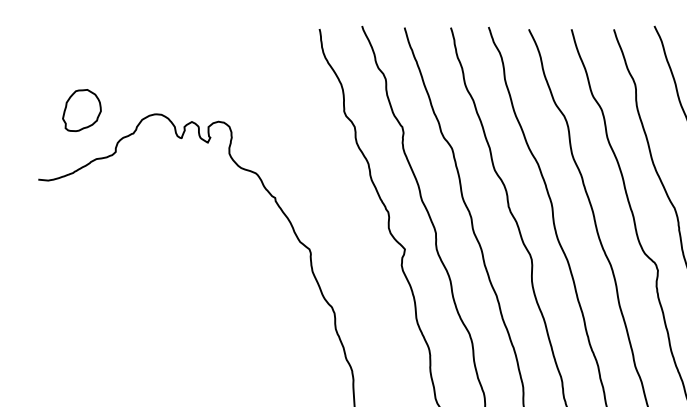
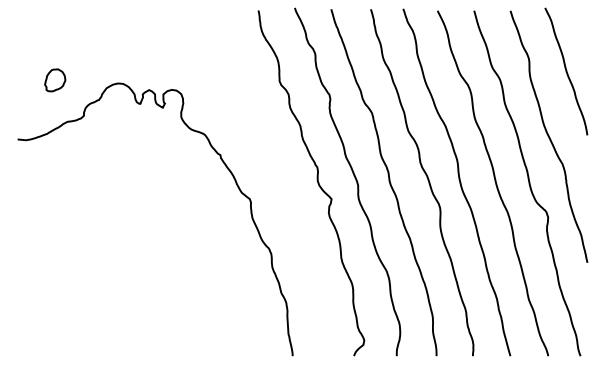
part: (82, 110) -> (55, 80), size x0.62

